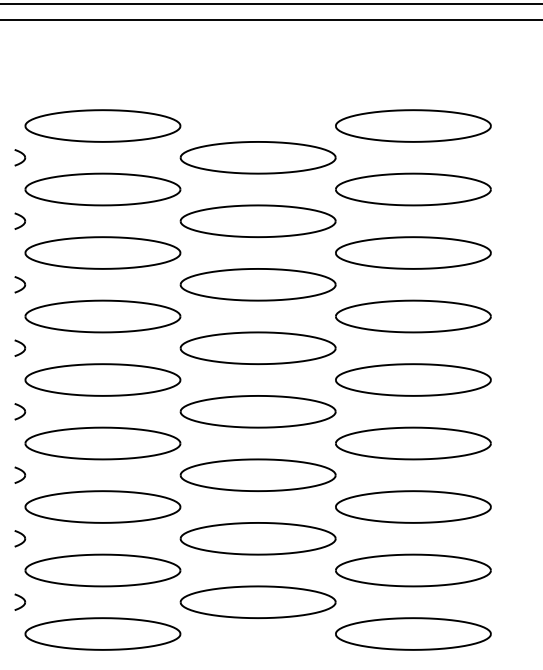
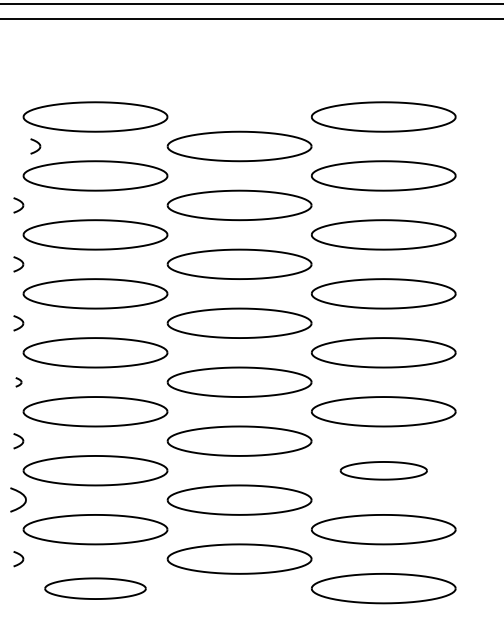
part: (19, 157) -> (35, 146), moved
part: (19, 412) -> (18, 382), size x0.6
part: (413, 506) -> (383, 470), size x0.6
part: (19, 539) -> (18, 500), size x1.6
part: (102, 633) -> (95, 588), size x0.7

